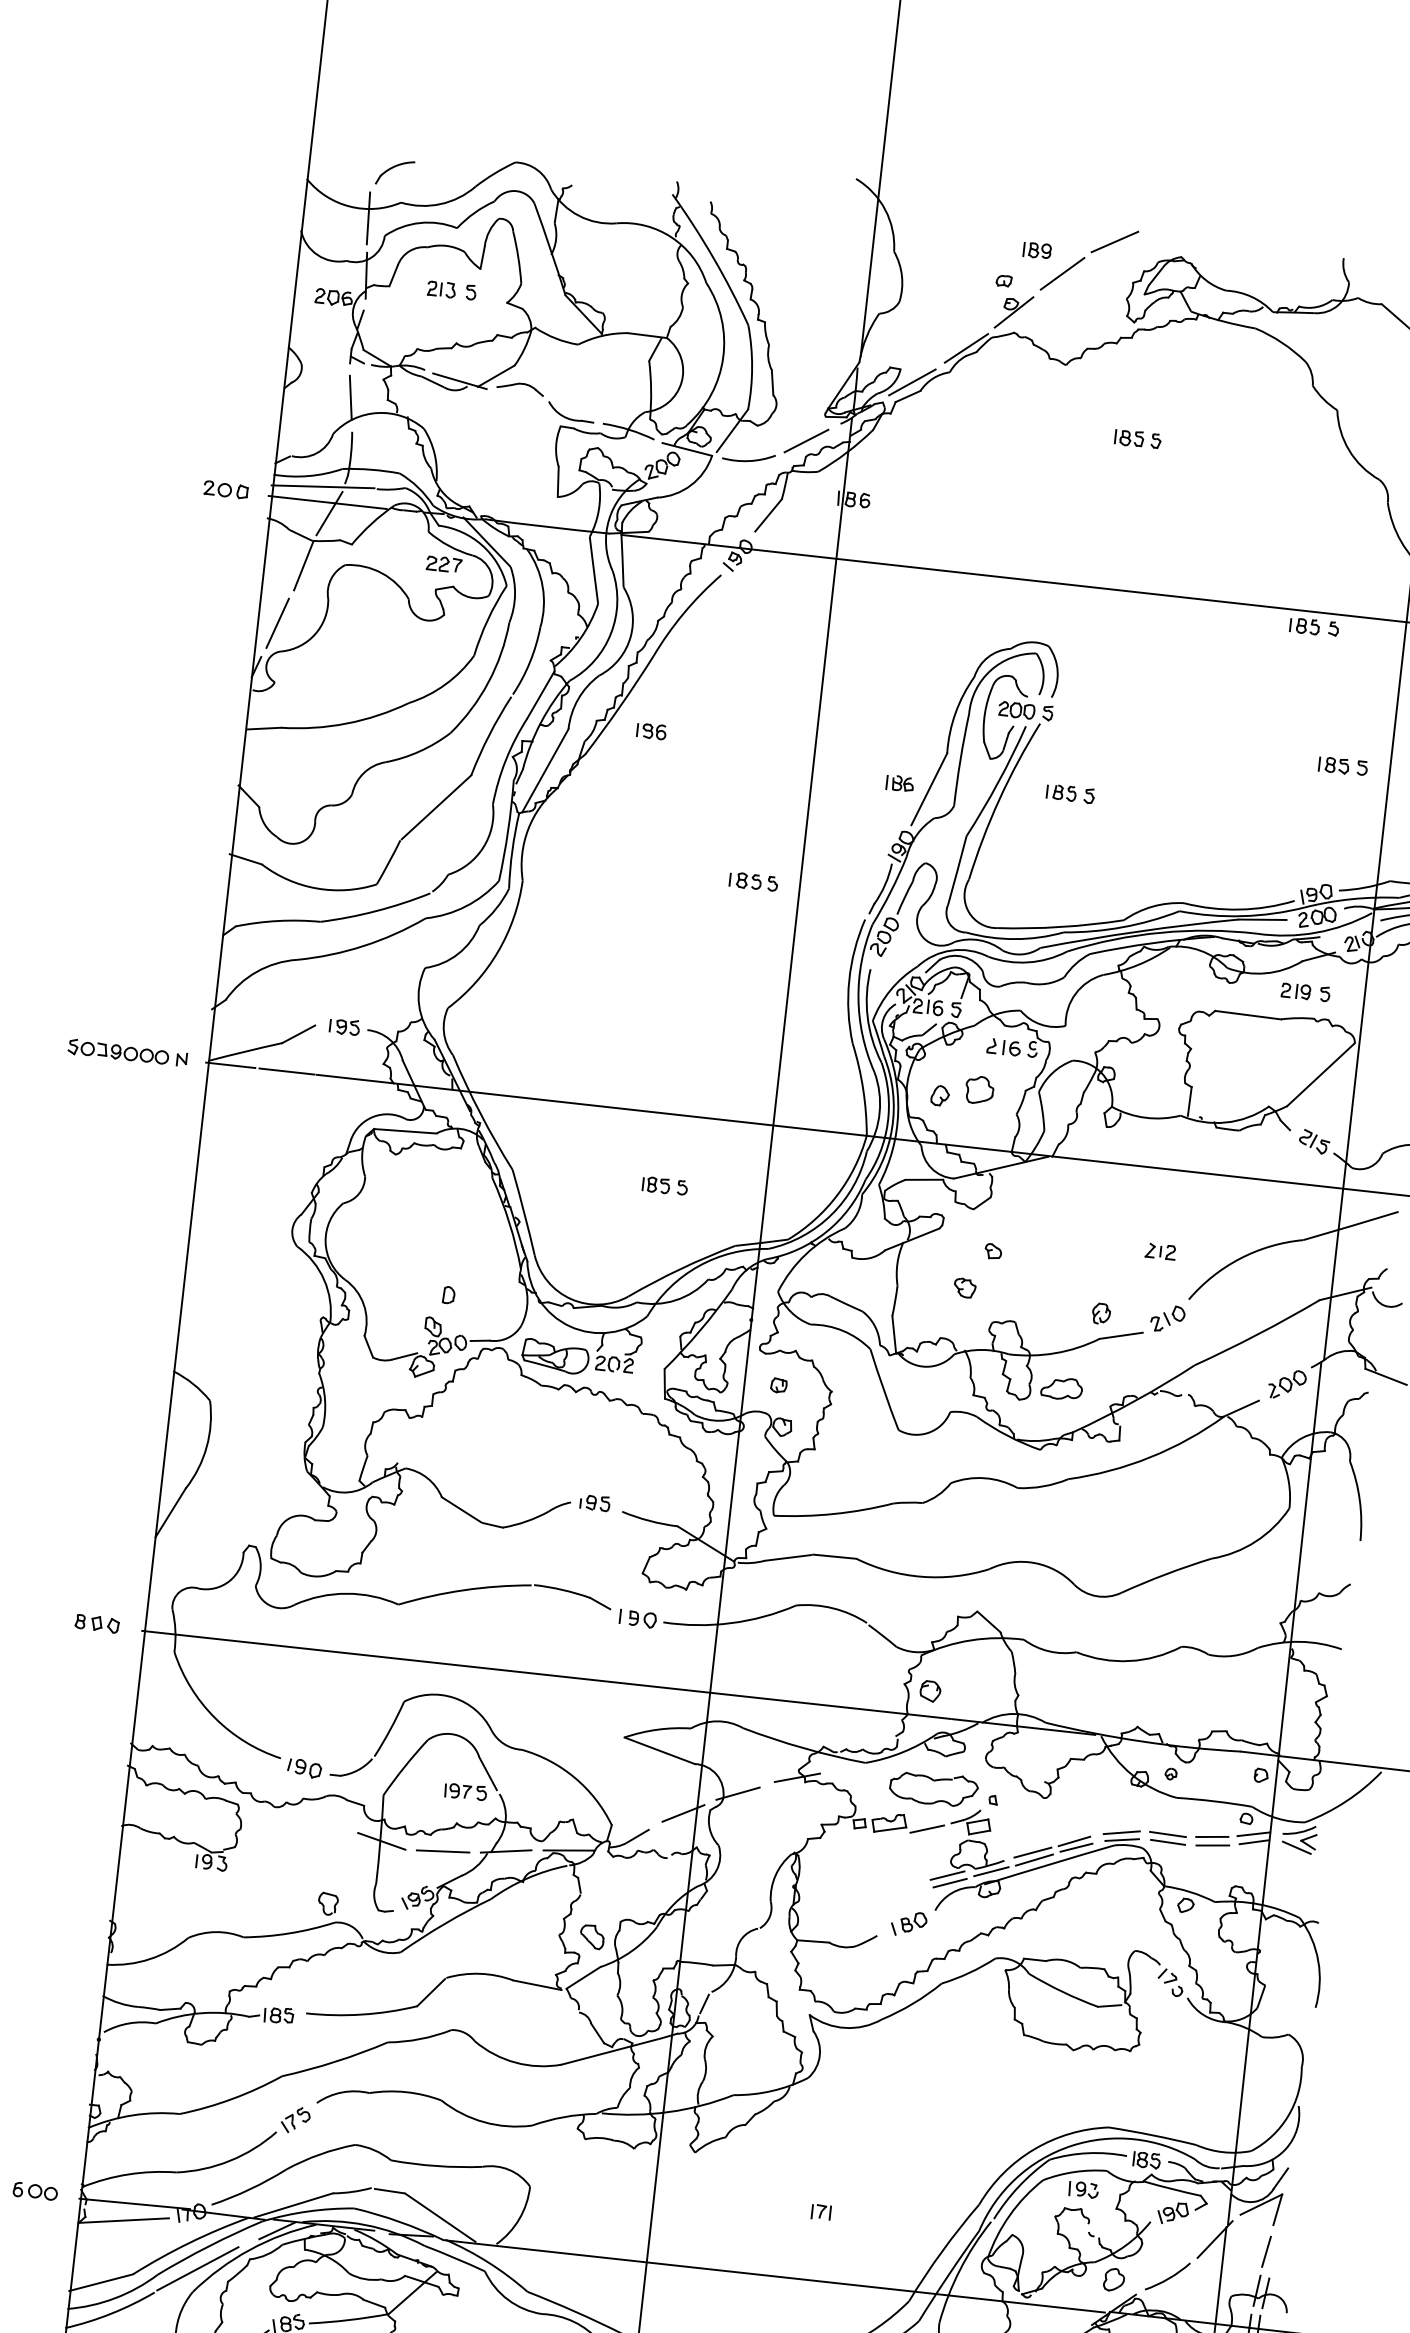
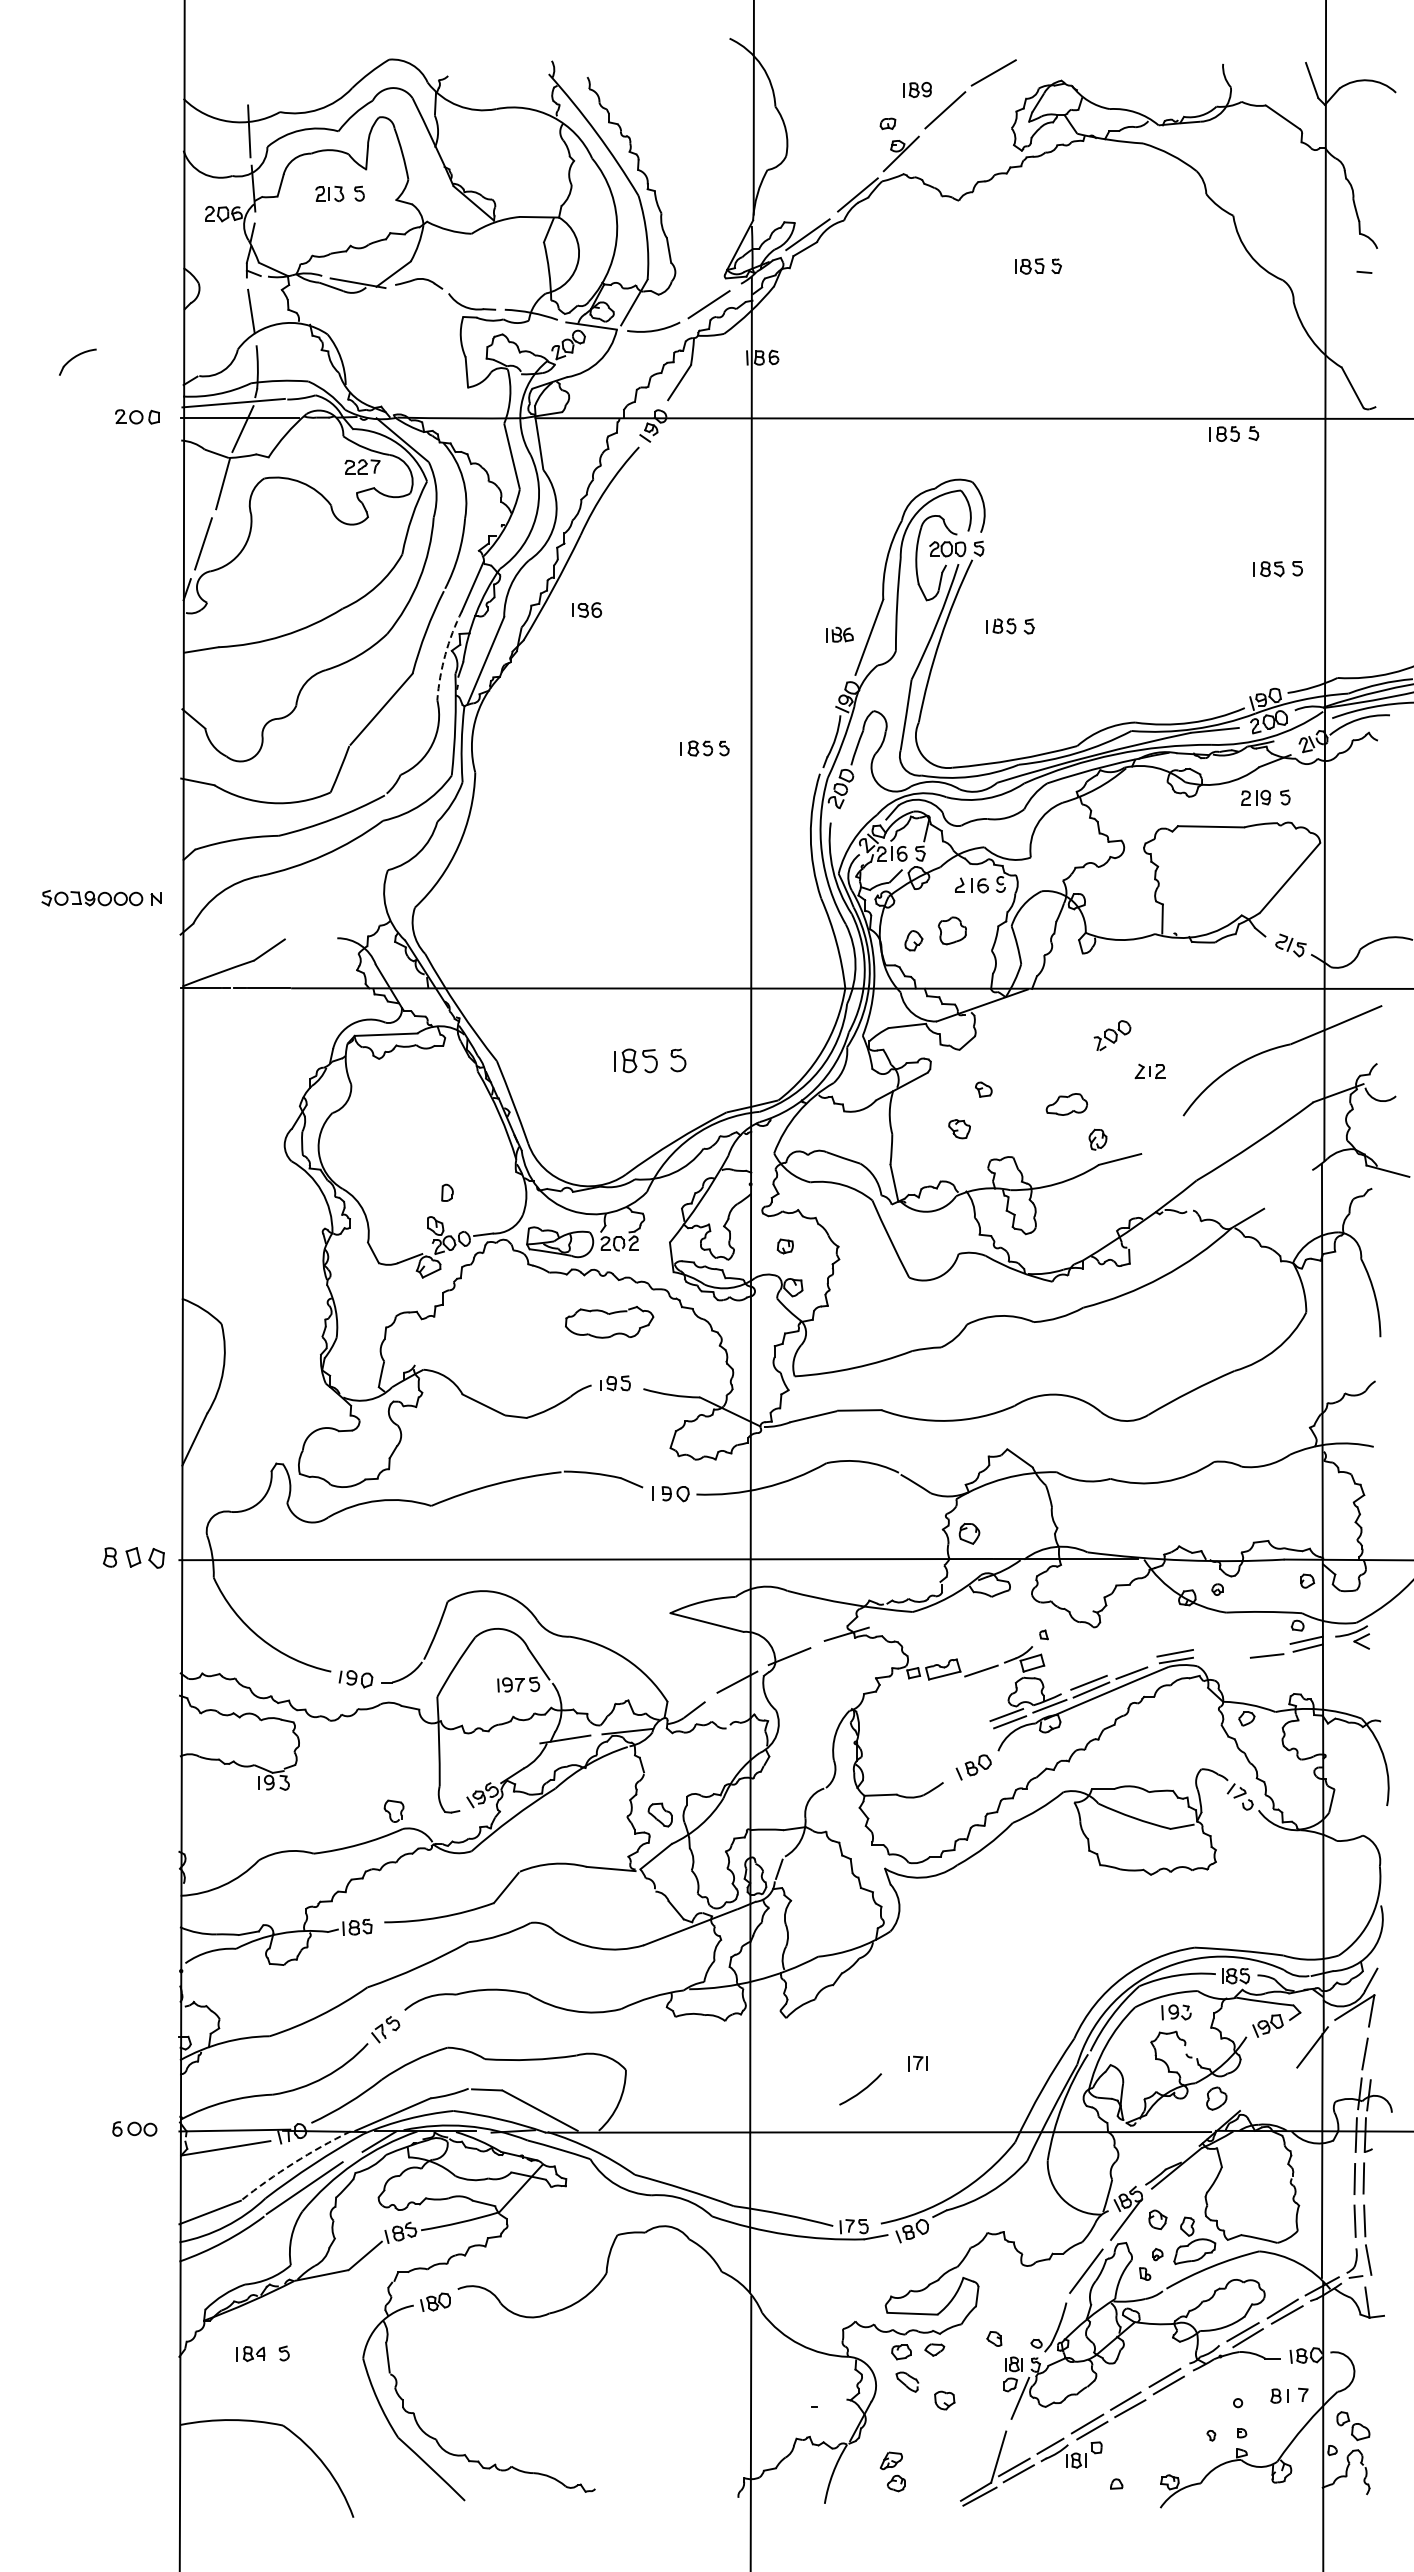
part: (394, 172) -> (77, 361), moved
arc: (506, 759) -> (445, 654), solid -> dashed
part: (344, 1026) -> (314, 937), removed
part: (127, 1052) -> (101, 897), moved
part: (665, 1185) -> (650, 1060), size x1.6
part: (1167, 1318) -> (1164, 1137), removed
part: (1287, 1384) -> (1112, 1035), moved
part: (1061, 1388) -> (1066, 1104), moved
part: (96, 1624) -> (133, 1558), size x1.4
part: (933, 1789) -> (609, 1322), moved
line: (1168, 1834) -> (1221, 1649), removed
line: (1212, 1836) -> (1265, 1647), removed
line: (381, 1840) -> (440, 1742), removed
line: (1074, 1840) -> (1129, 1666), removed
line: (1168, 1842) -> (1222, 1657), removed
line: (1296, 1847) -> (1350, 1648), removed
line: (442, 1851) -> (502, 1746), removed
arc: (189, 2243) -> (293, 2163), solid -> dashed
arc: (1168, 2277) -> (861, 2090), moved

